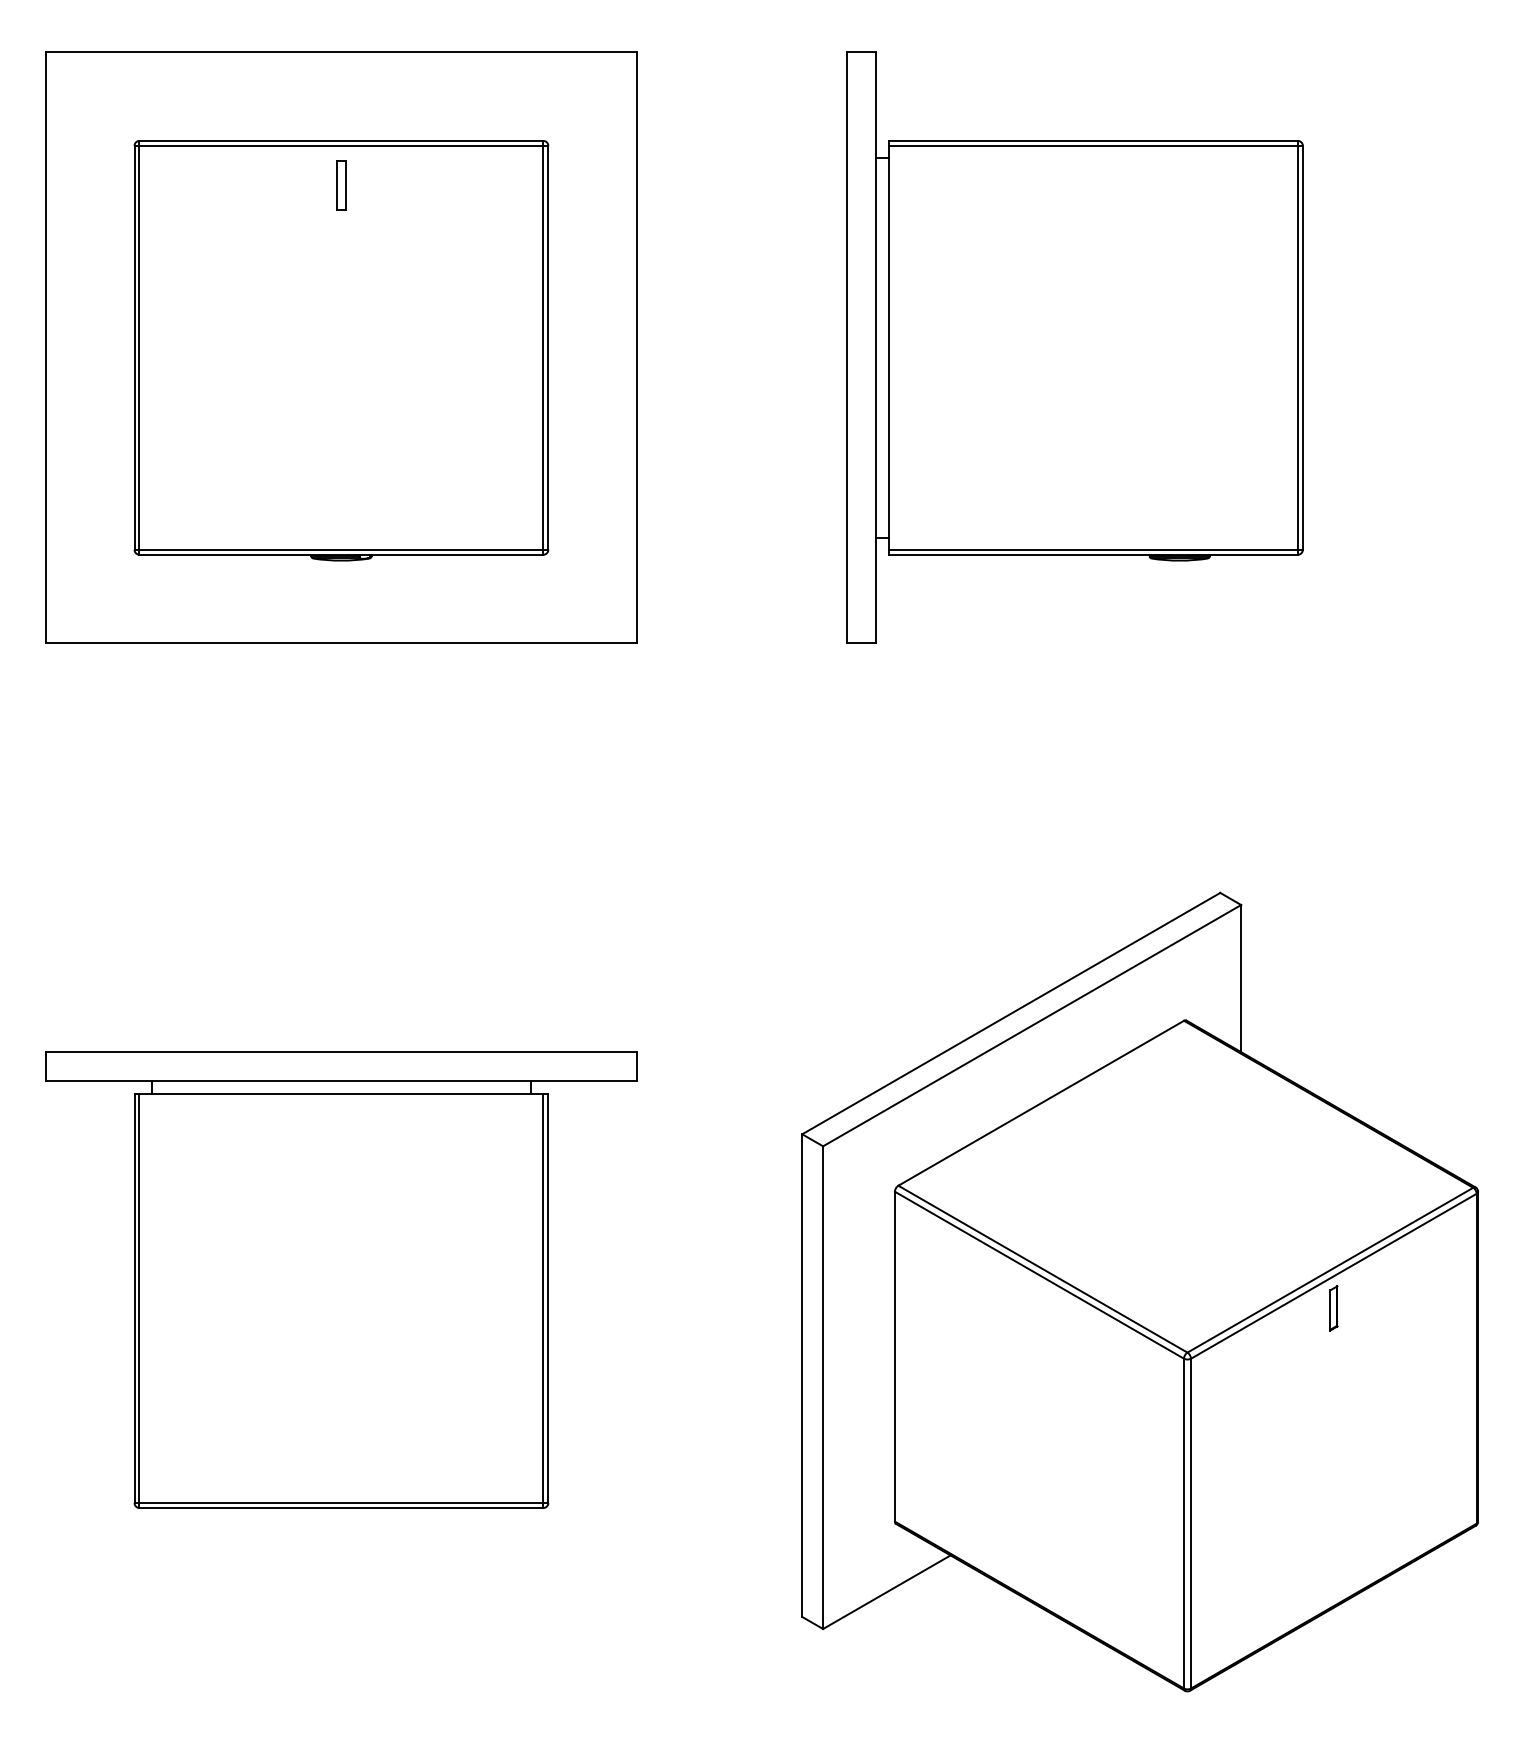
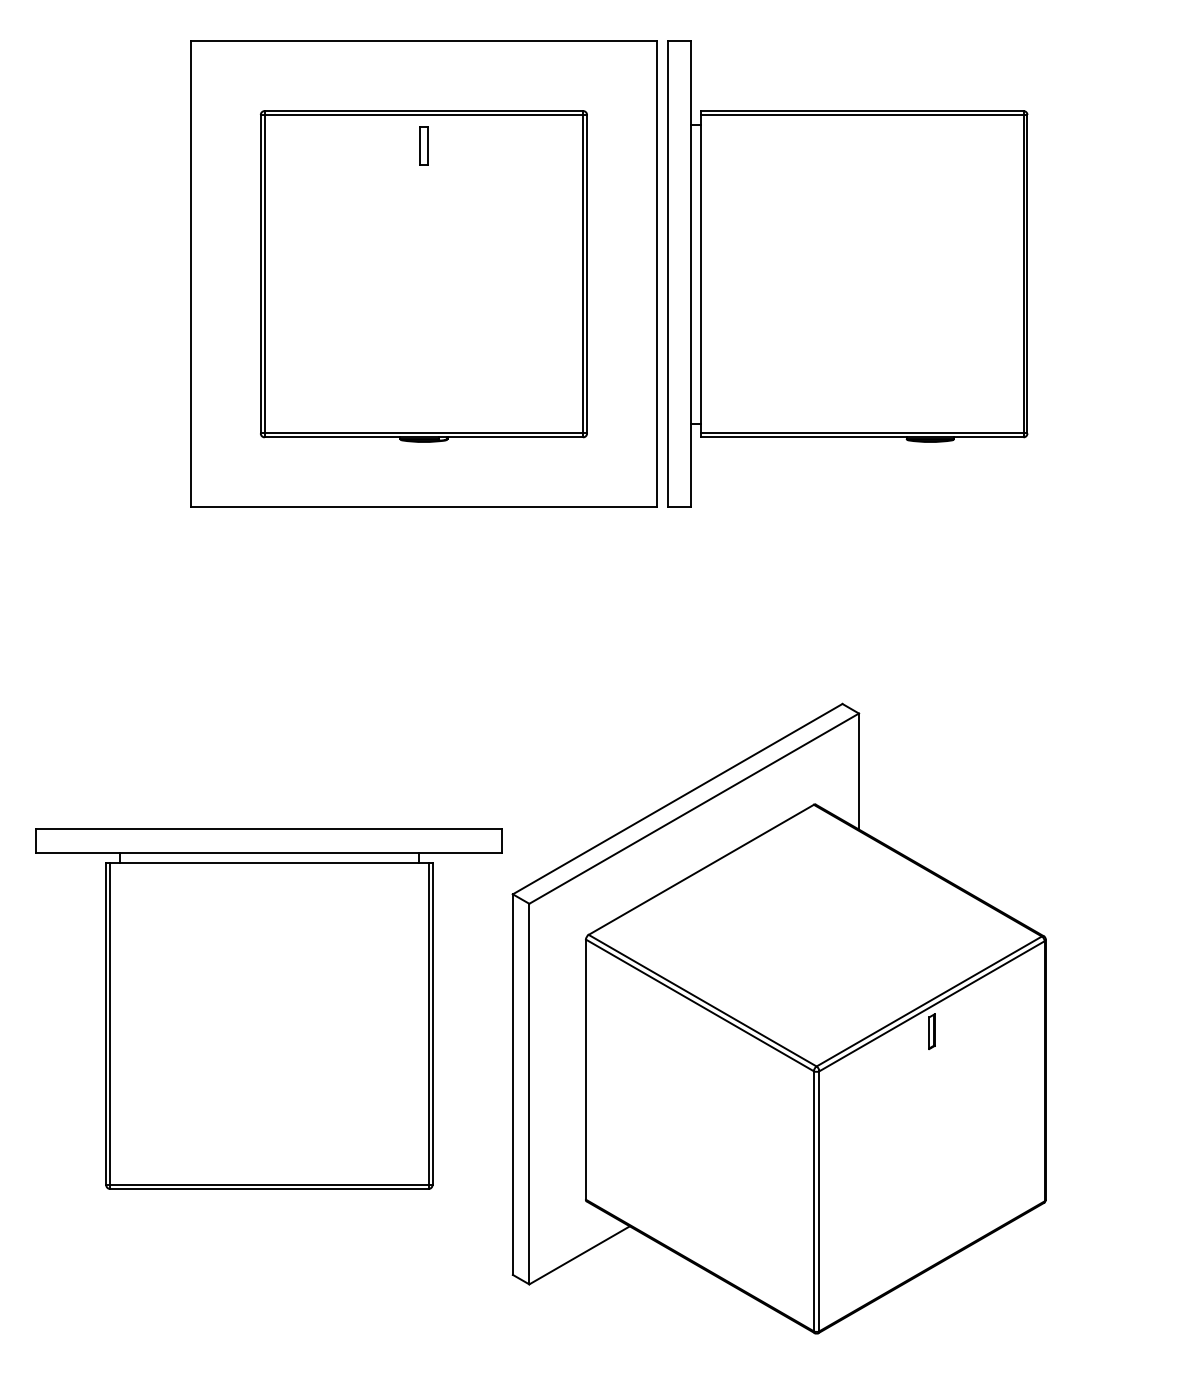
part: (341, 347) -> (423, 273), moved
part: (1139, 1291) -> (778, 1018), moved

